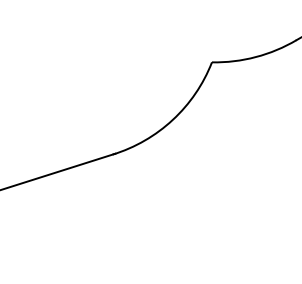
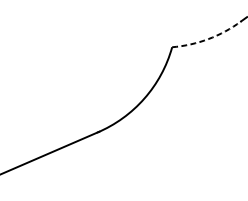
arc: (255, 57) -> (208, 39), solid -> dashed

